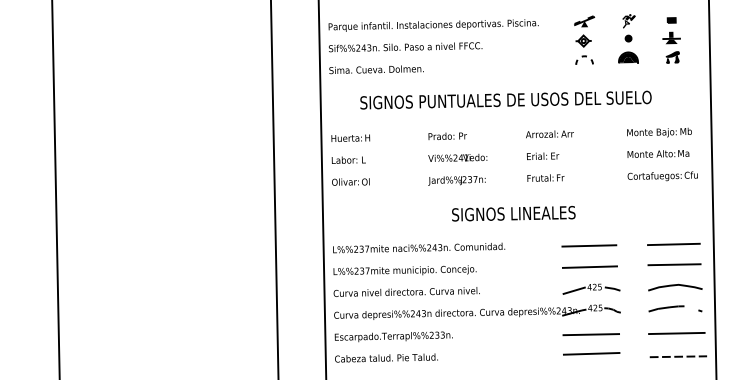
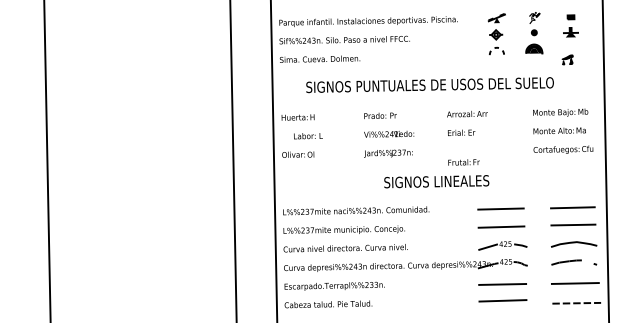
part: (672, 57) -> (567, 59), moved
text: (348, 159) -> (308, 135), moved
text: (545, 177) -> (463, 161), moved

